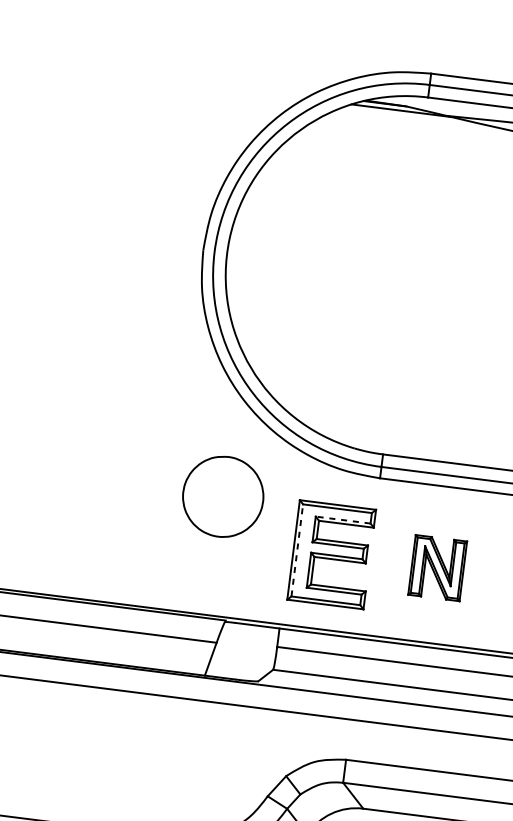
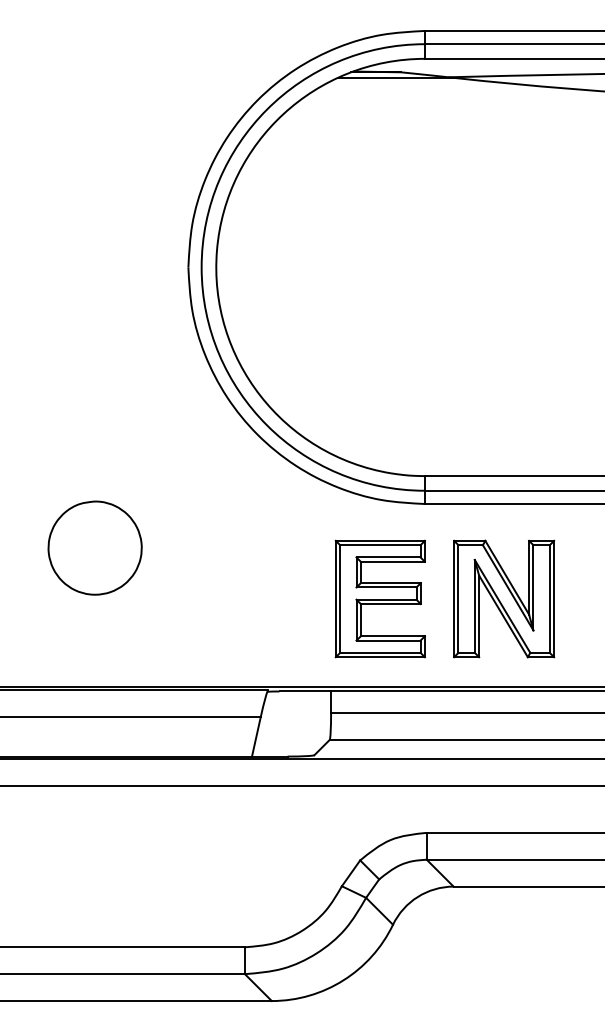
part: (222, 496) -> (94, 547), moved
line: (343, 520) -> (388, 557), dashed -> solid
line: (297, 550) -> (340, 599), dashed -> solid
part: (437, 567) -> (504, 598), size x1.67

